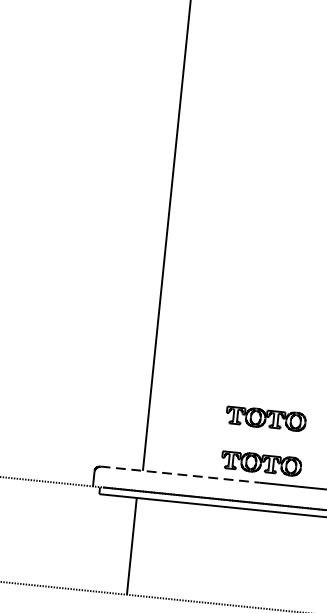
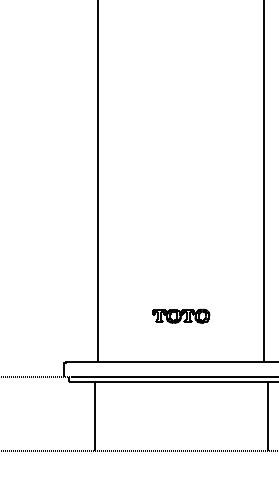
part: (262, 462) -> (181, 347), removed
line: (180, 474) -> (124, 361), dashed -> solid

